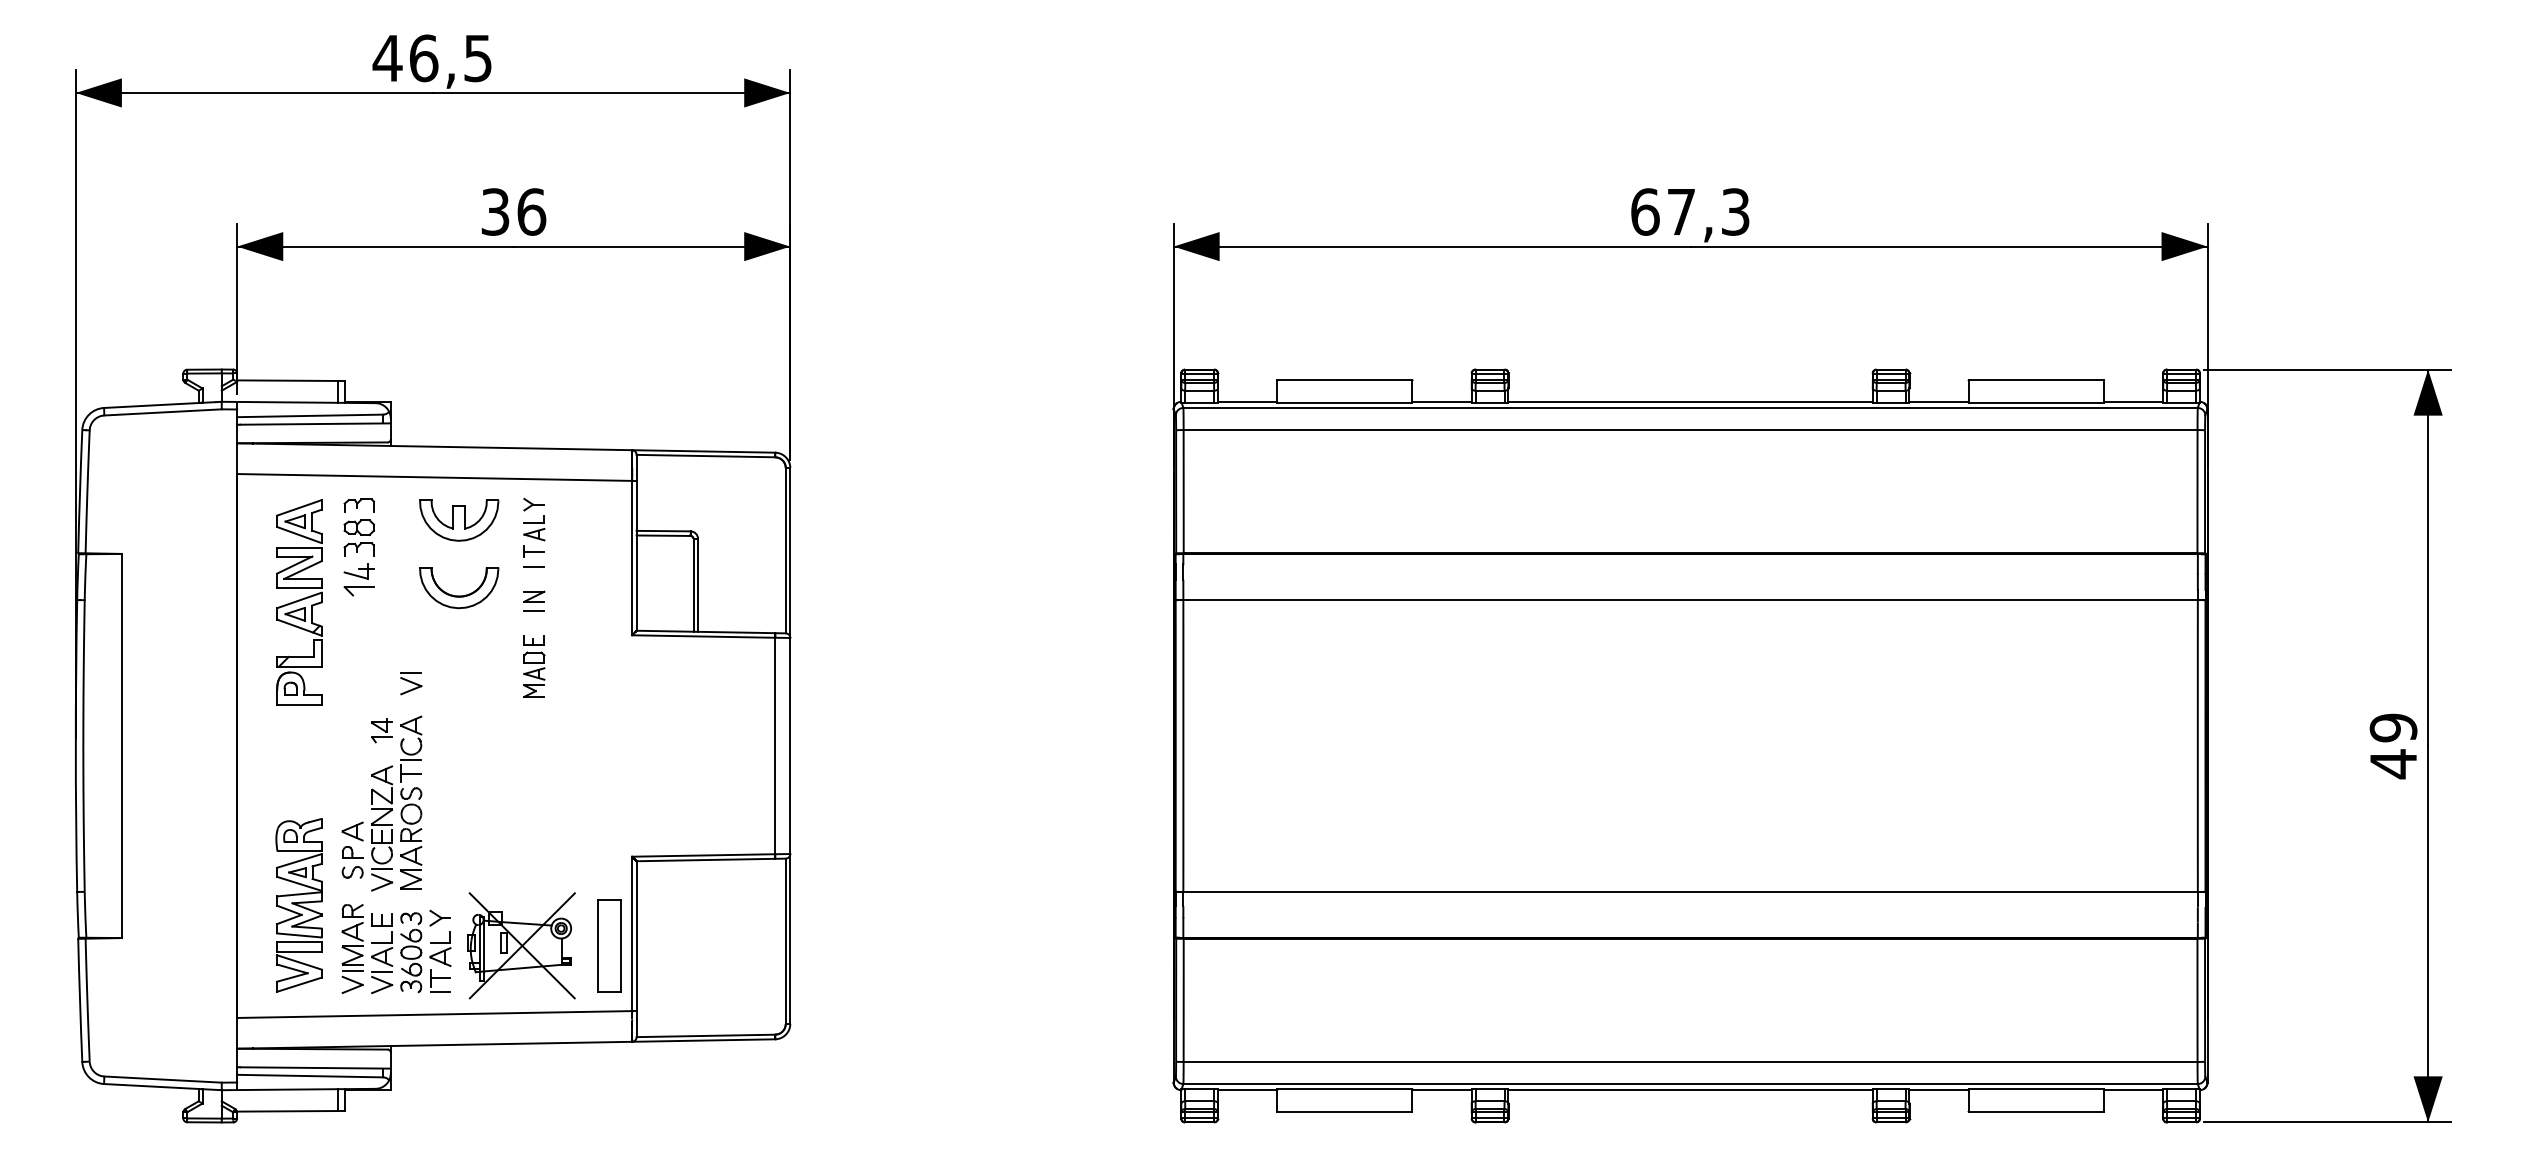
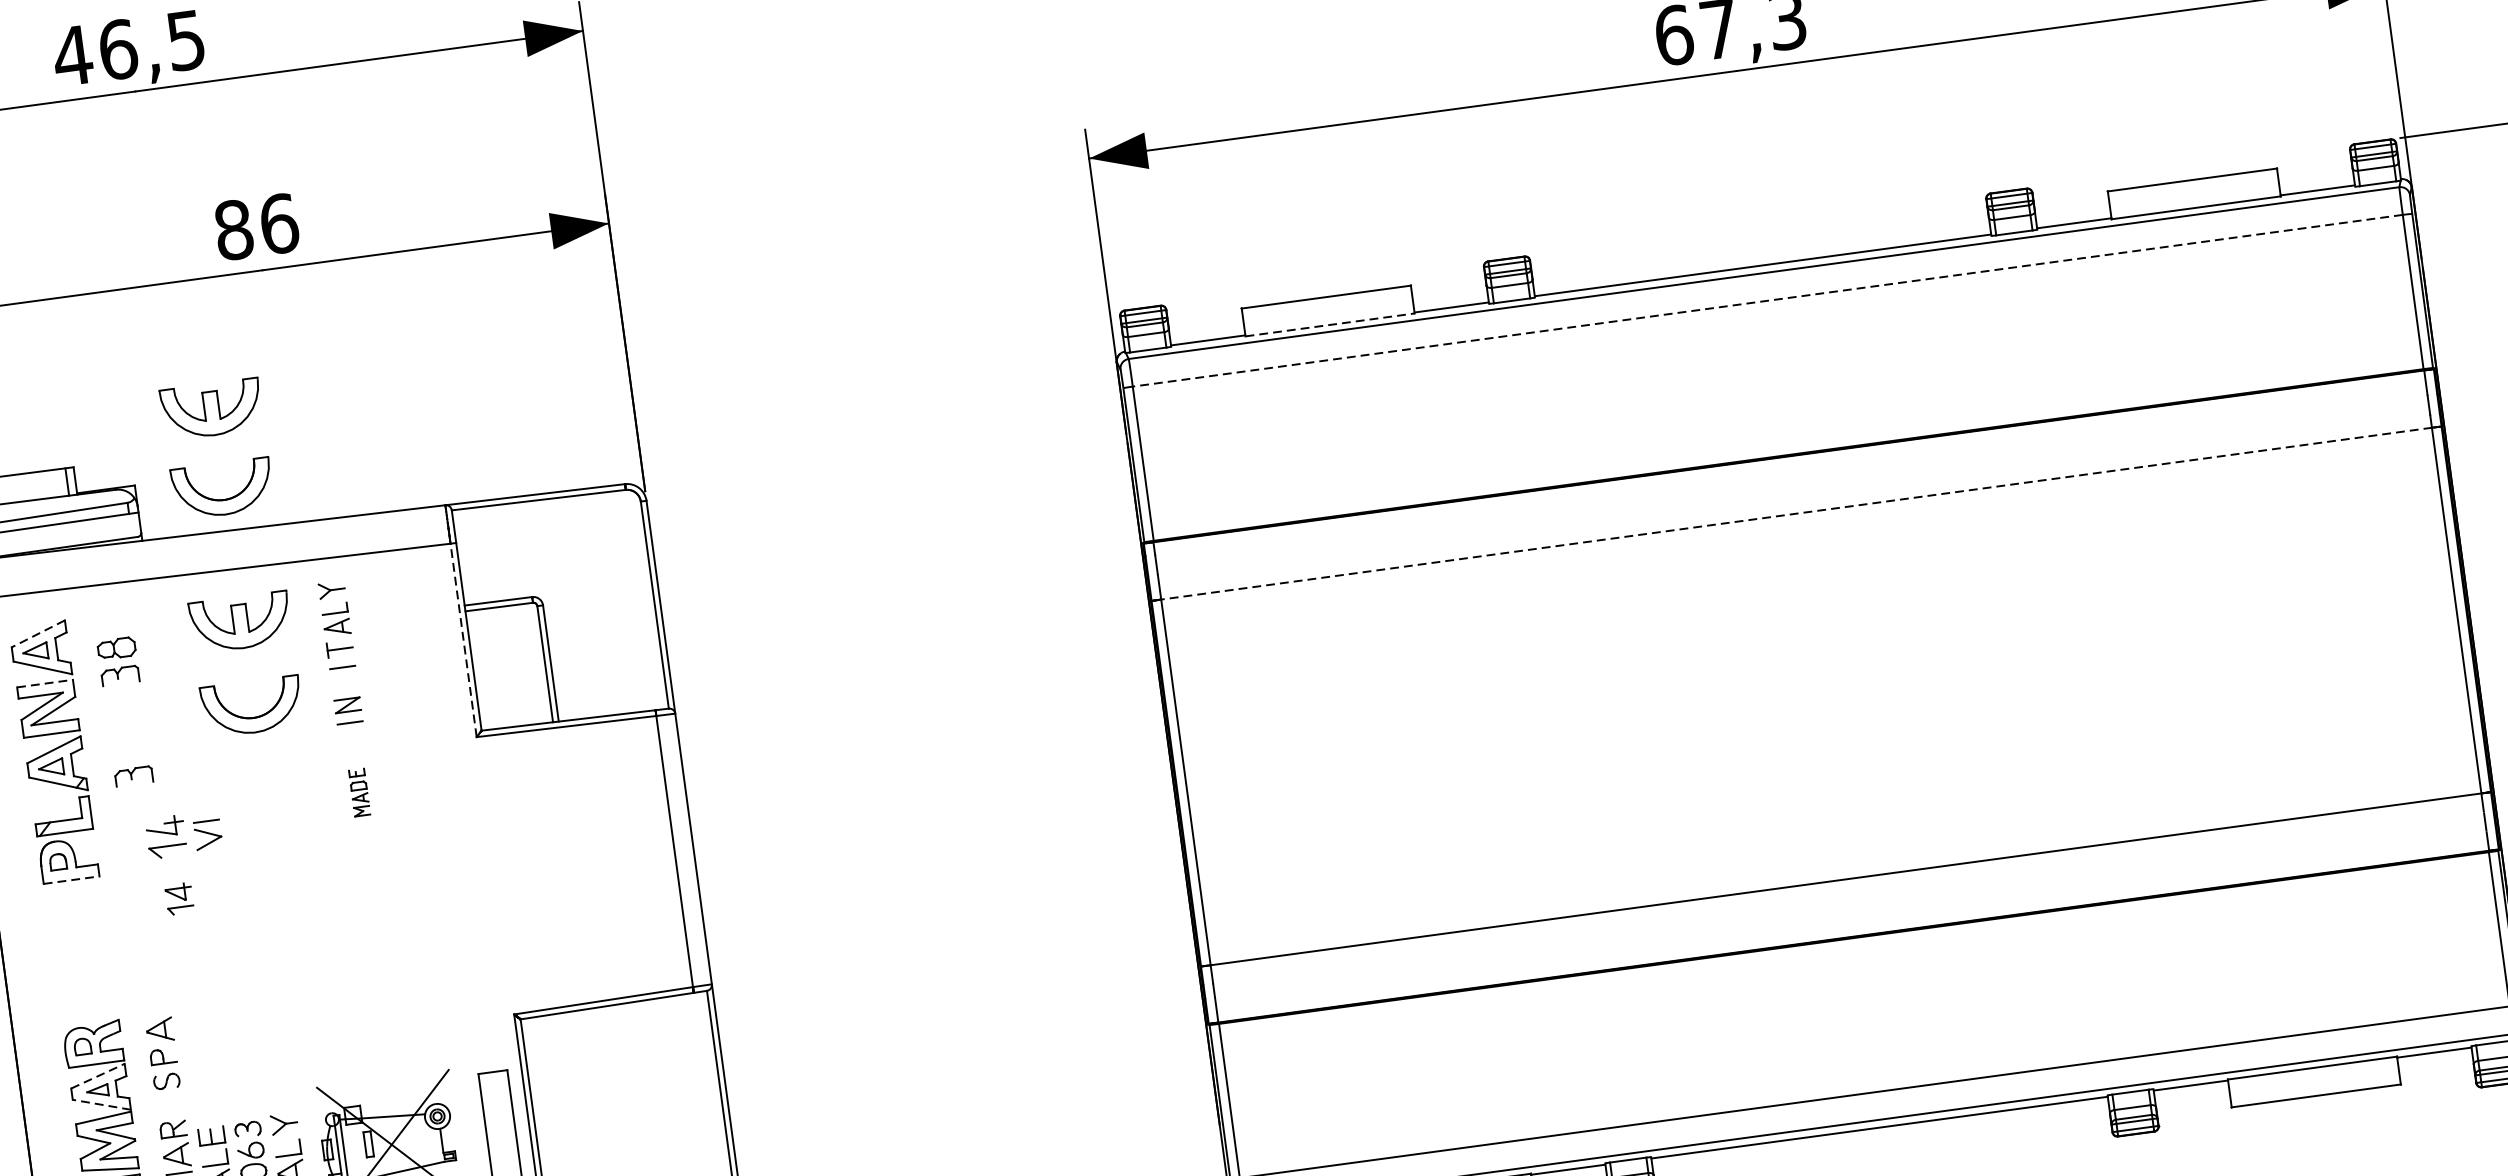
text: (495, 211) -> (233, 229), 36 -> 86
part: (459, 350) -> (212, 409), added
line: (1344, 402) -> (1329, 324), solid -> dashed
part: (459, 421) -> (224, 498), added
line: (1690, 430) -> (1767, 301), solid -> dashed
part: (358, 505) -> (132, 776), moved
line: (299, 507) -> (38, 633), solid -> dashed
line: (299, 547) -> (45, 683), solid -> dashed
line: (632, 557) -> (464, 639), solid -> dashed
part: (358, 579) -> (165, 836), moved
line: (1690, 600) -> (1796, 514), solid -> dashed
part: (534, 666) -> (359, 792), size x0.6
line: (299, 704) -> (71, 880), solid -> dashed
part: (396, 803) -> (210, 987), removed
line: (299, 860) -> (98, 1075), solid -> dashed
line: (298, 883) -> (100, 1104), solid -> dashed

